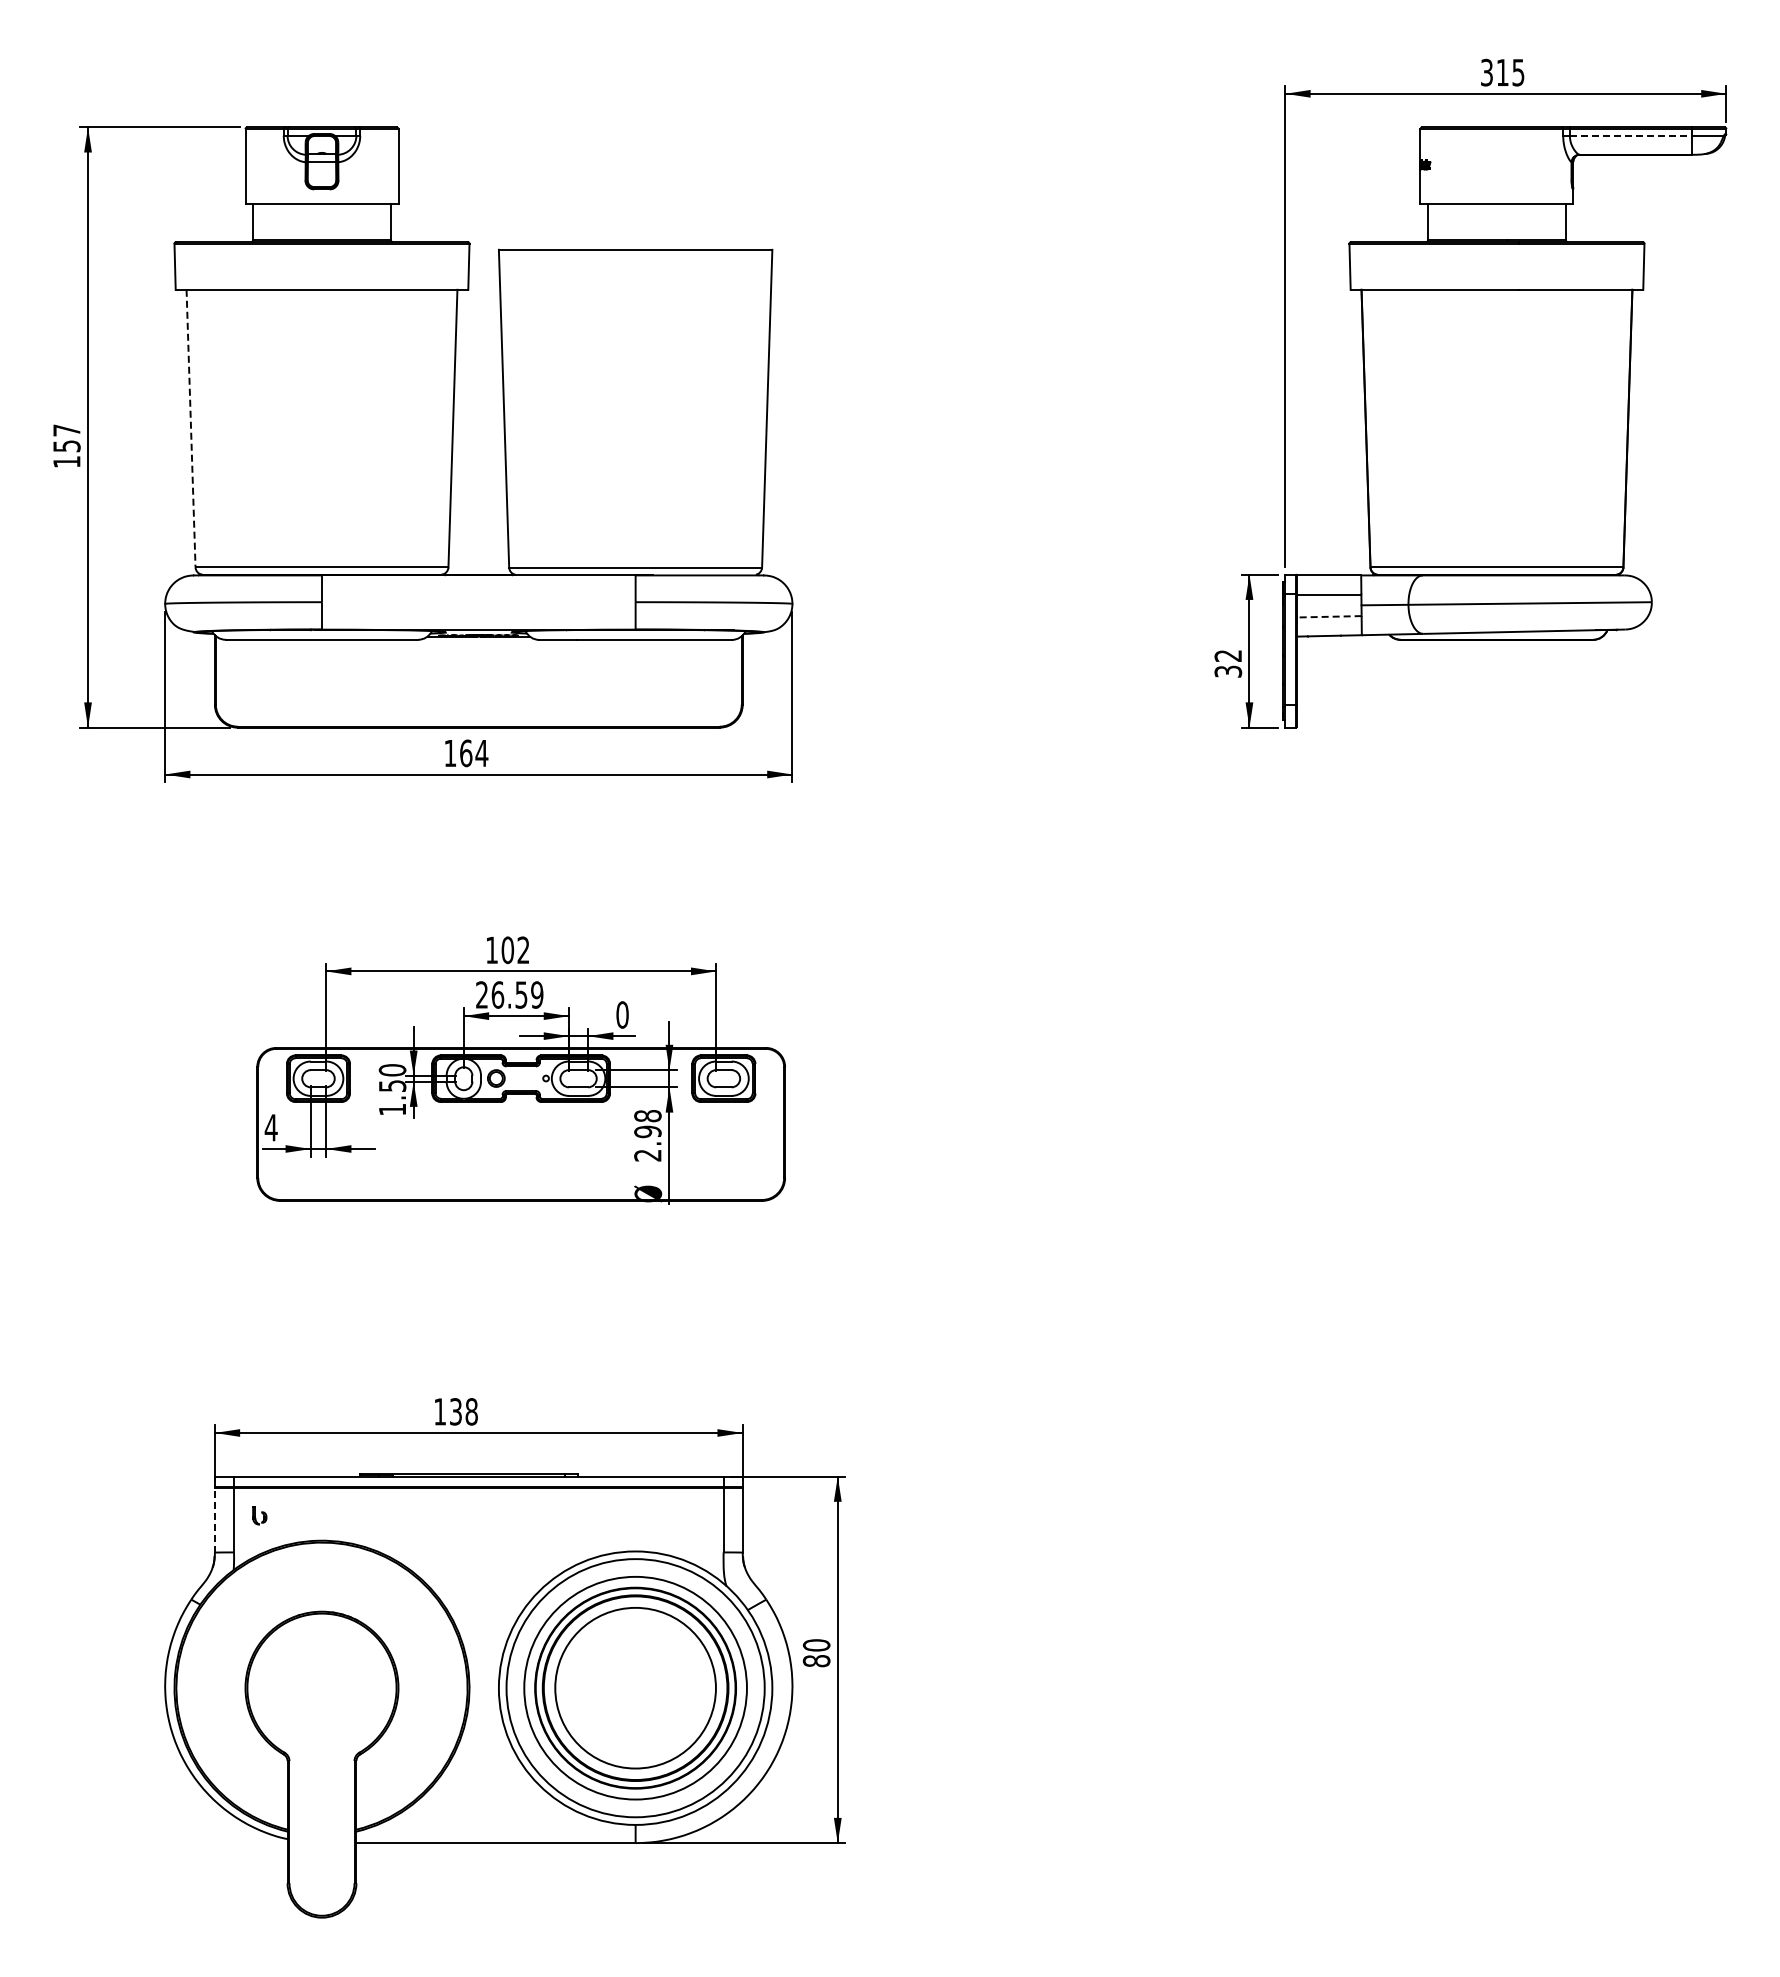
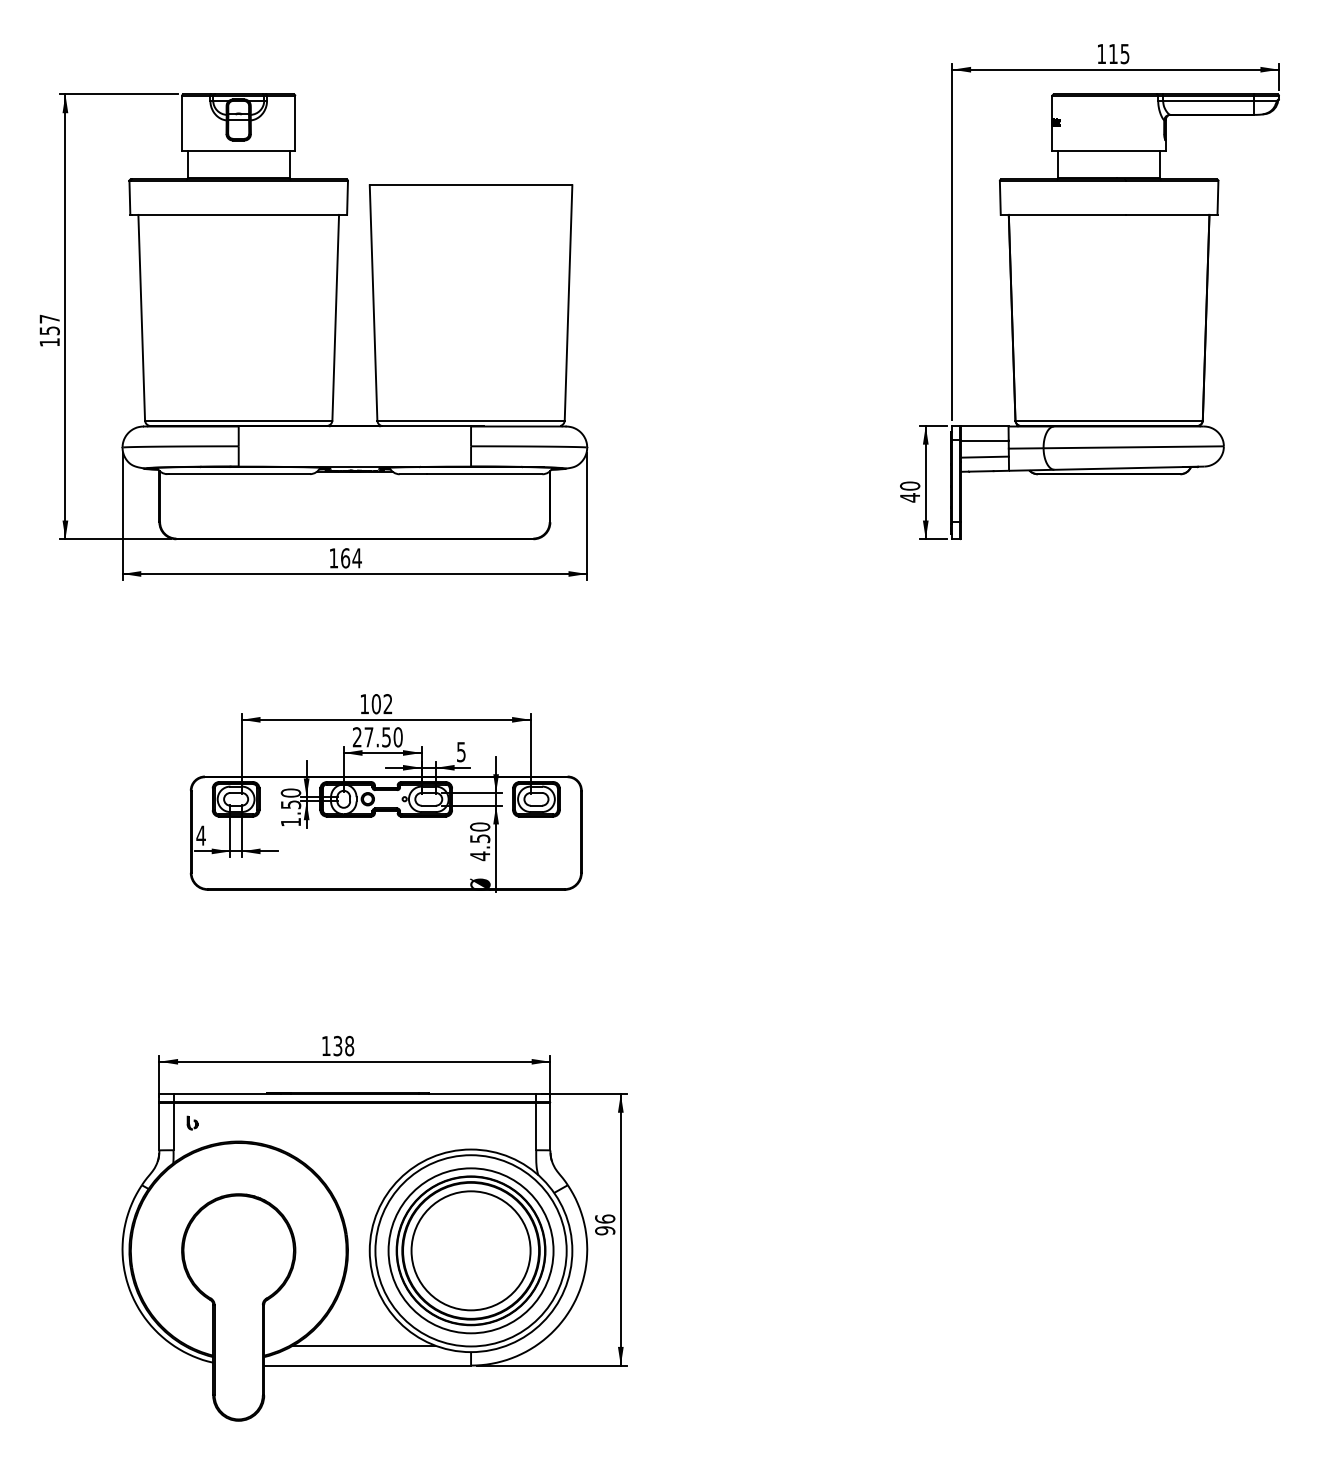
text: (1486, 72) -> (1101, 53), 315 -> 115
line: (1631, 135) -> (1208, 100), dashed -> solid
line: (191, 428) -> (142, 317), dashed -> solid
line: (1328, 616) -> (984, 456), dashed -> solid
text: (1228, 663) -> (910, 491), 32 -> 40
text: (517, 994) -> (383, 736), 26.59 -> 27.50
text: (622, 1014) -> (461, 751), 0 -> 5
text: (647, 1135) -> (479, 841), 2.98 -> 4.50
line: (214, 1519) -> (159, 1125), dashed -> solid
text: (816, 1653) -> (605, 1225), 80 -> 96
line: (491, 1816) -> (364, 1345), added

